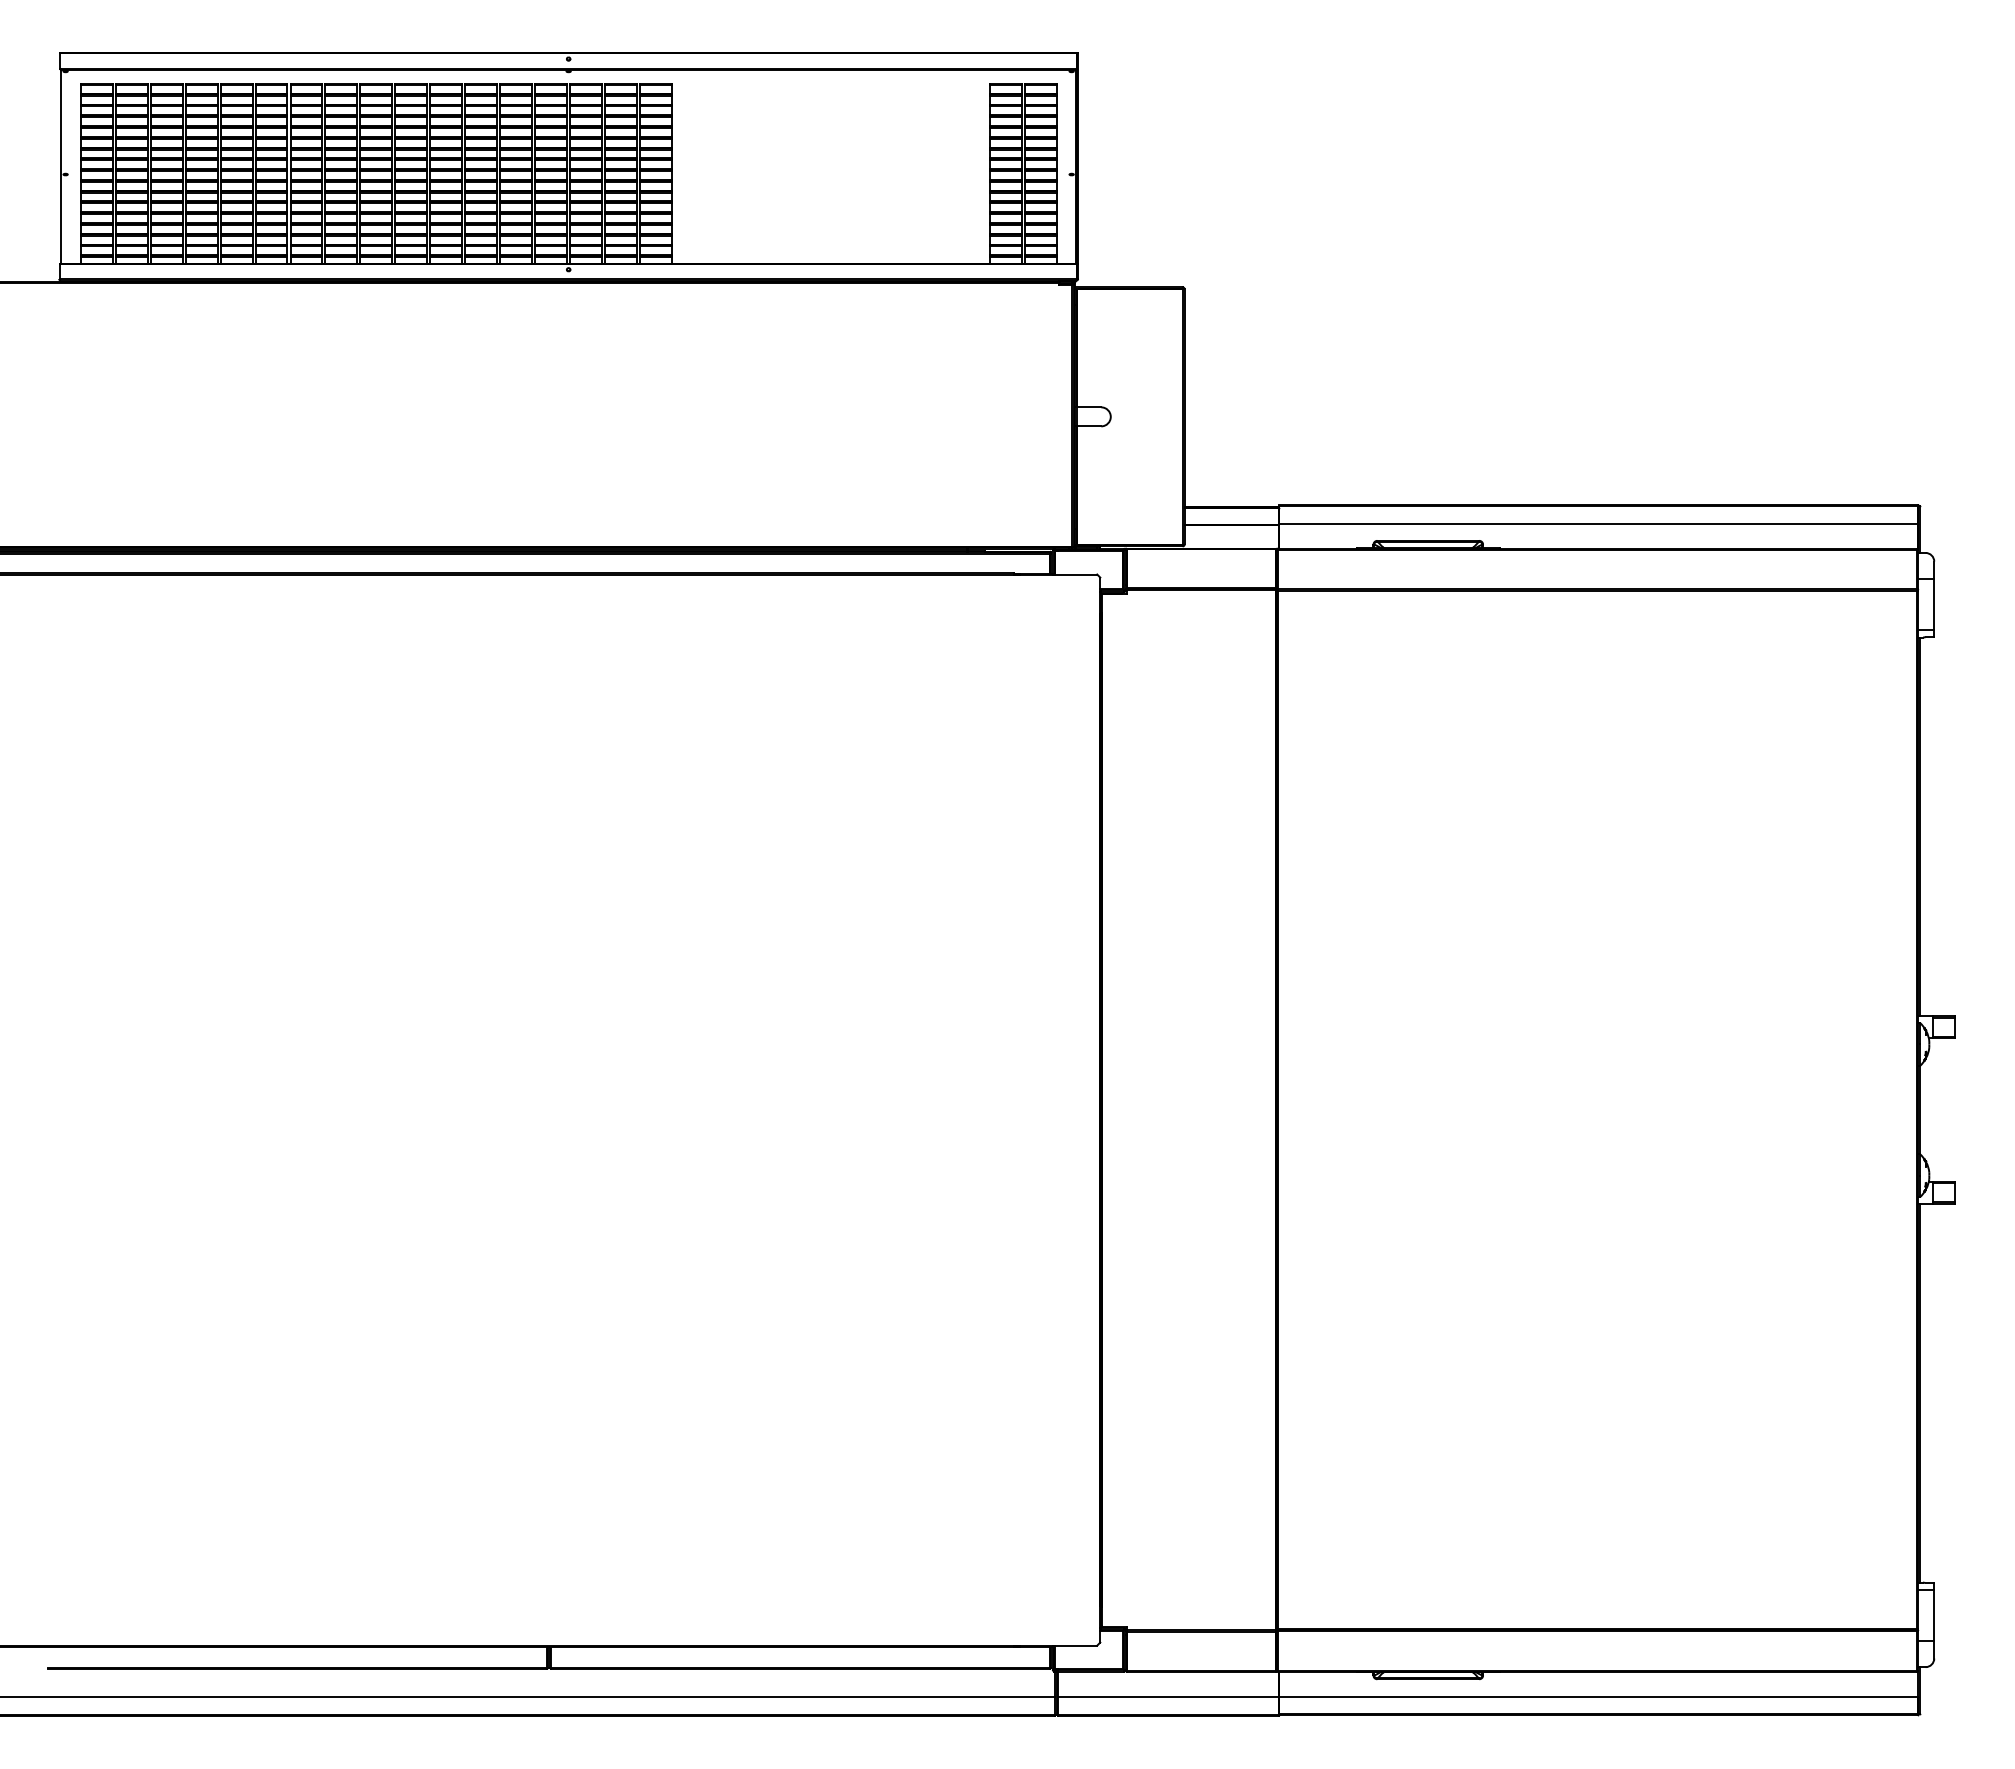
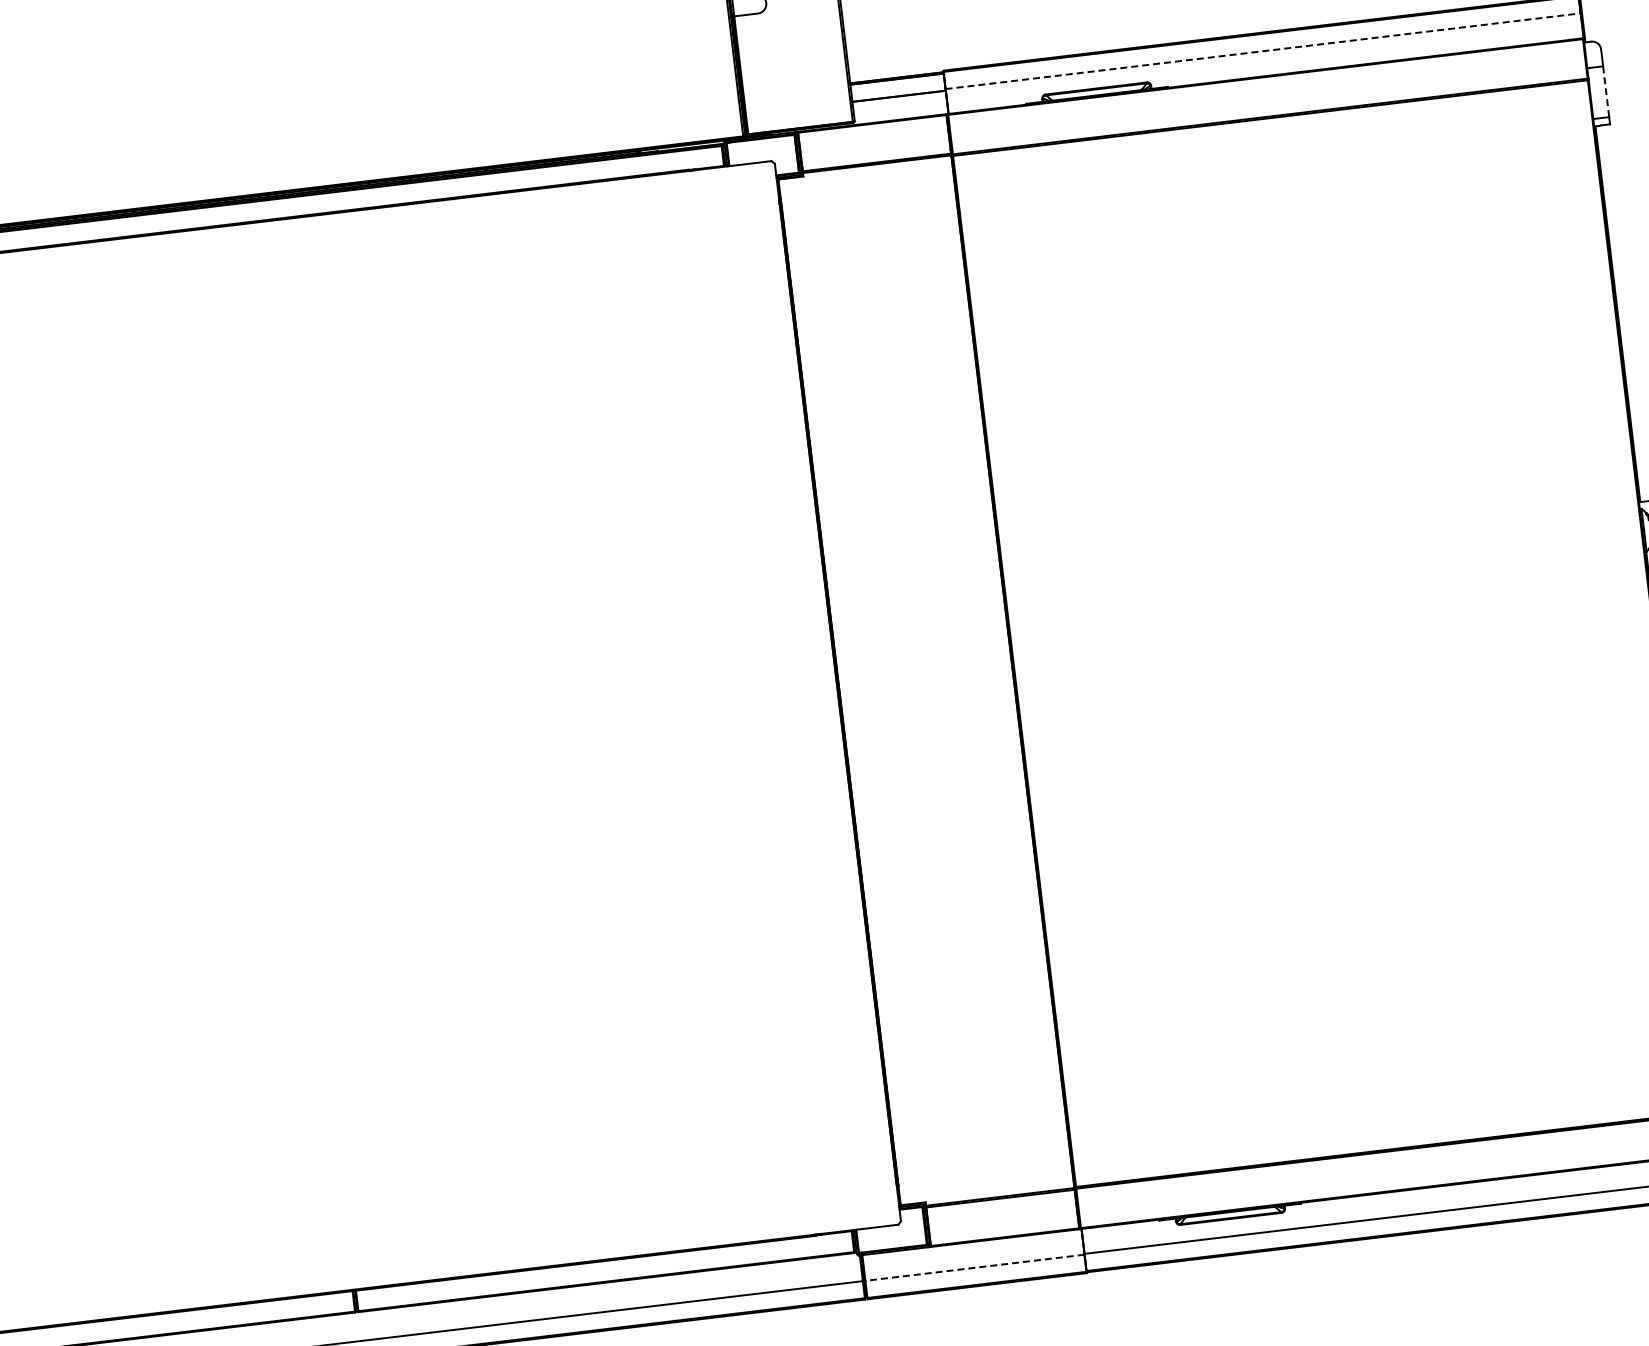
line: (1598, 523) -> (1263, 51), solid -> dashed
line: (1934, 604) -> (1606, 91), solid -> dashed
line: (1167, 1697) -> (974, 1267), solid -> dashed

